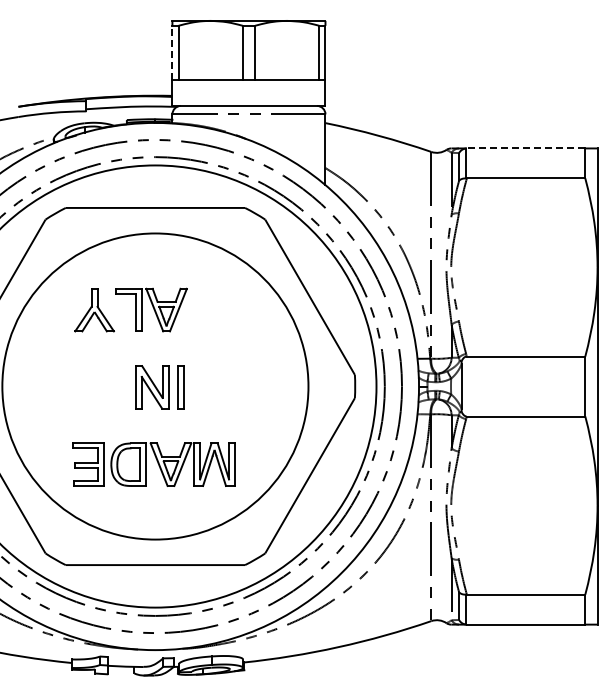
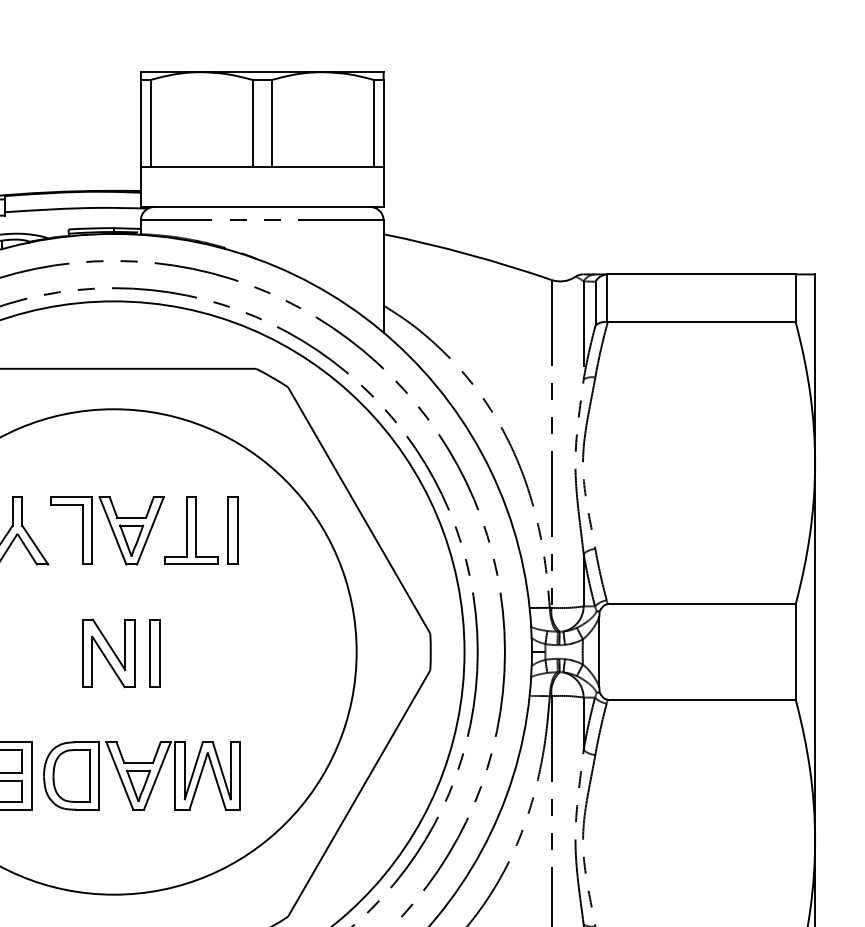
line: (172, 52) -> (141, 122), dashed -> solid
line: (525, 148) -> (700, 274), dashed -> solid
part: (210, 309) -> (201, 529), added

